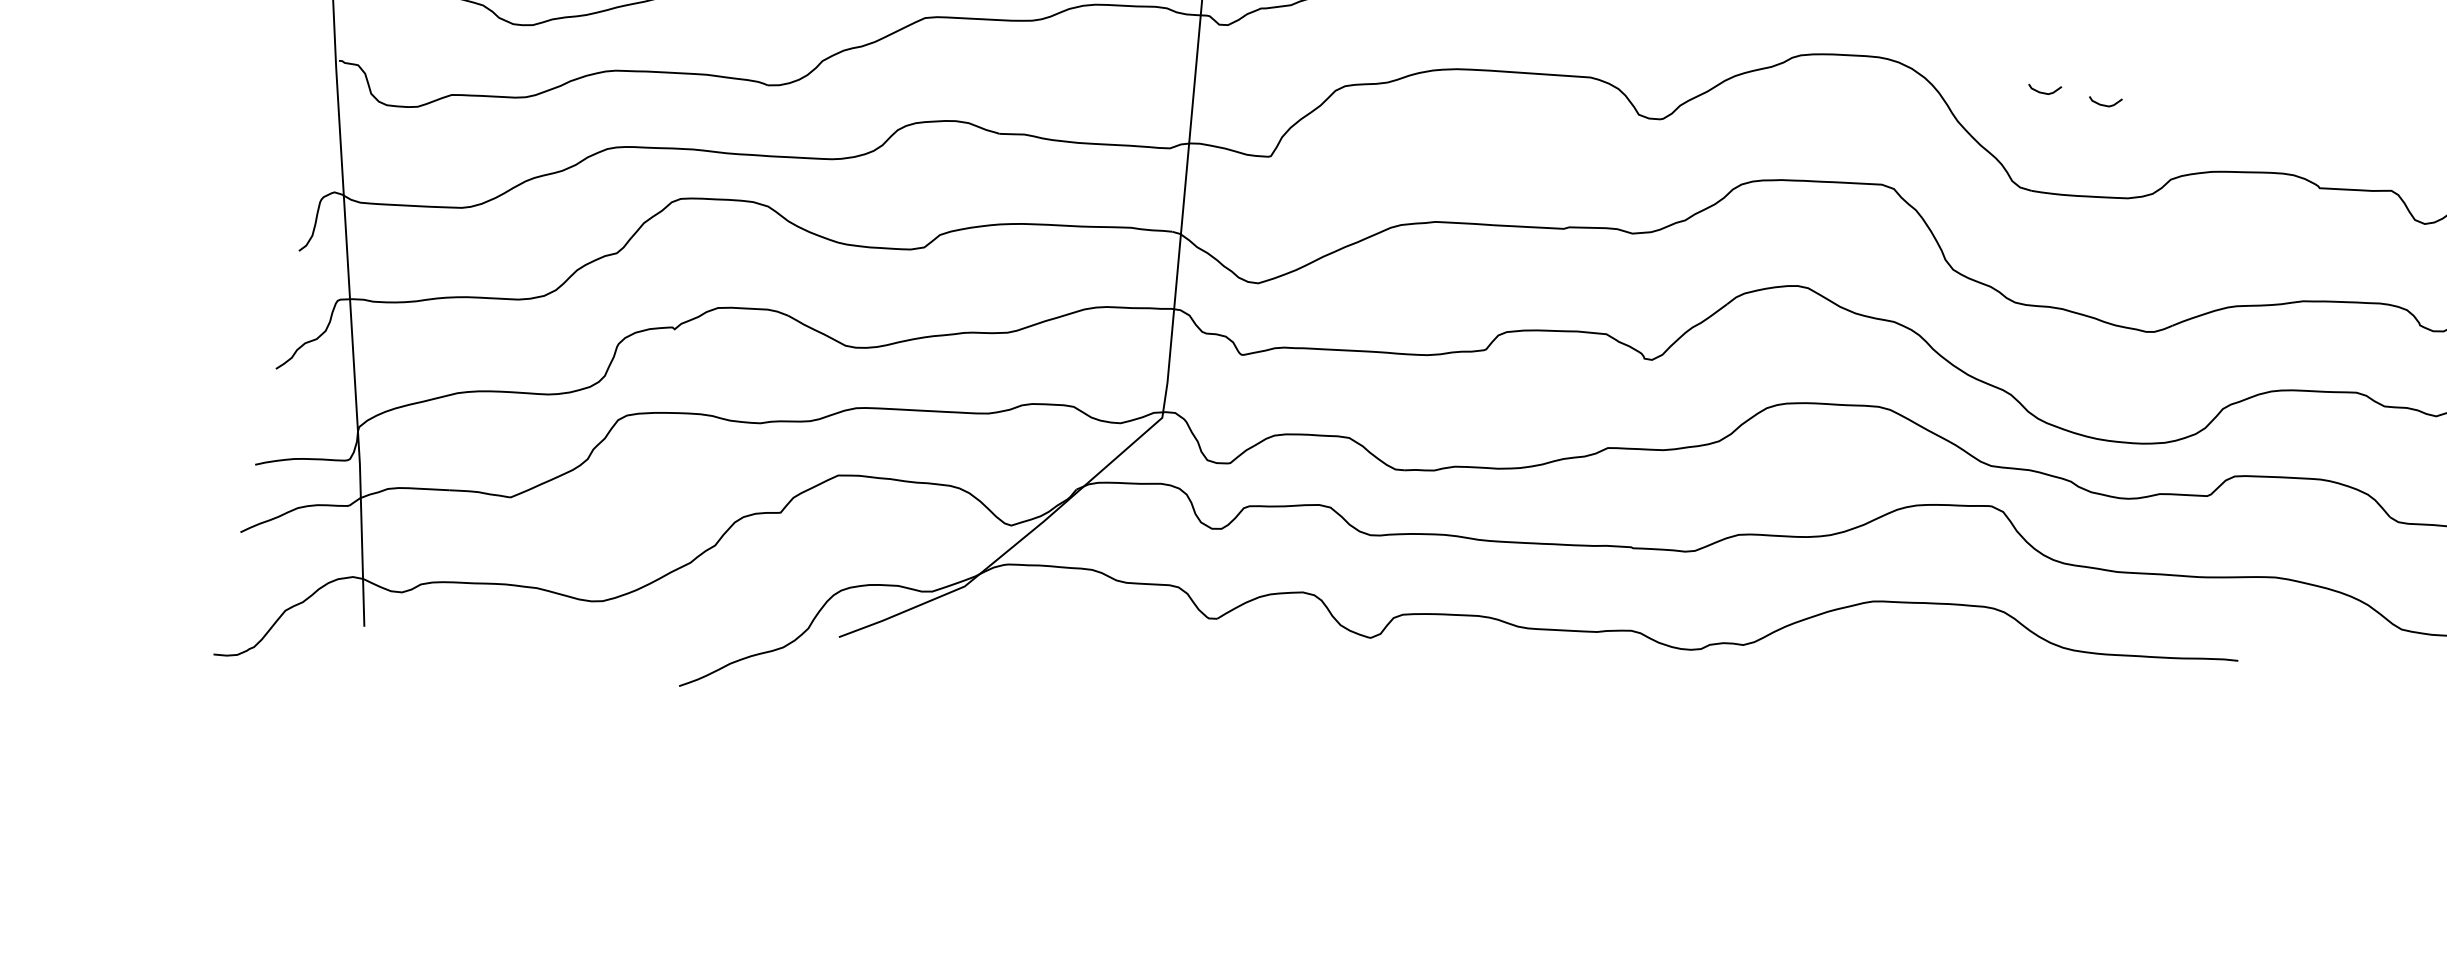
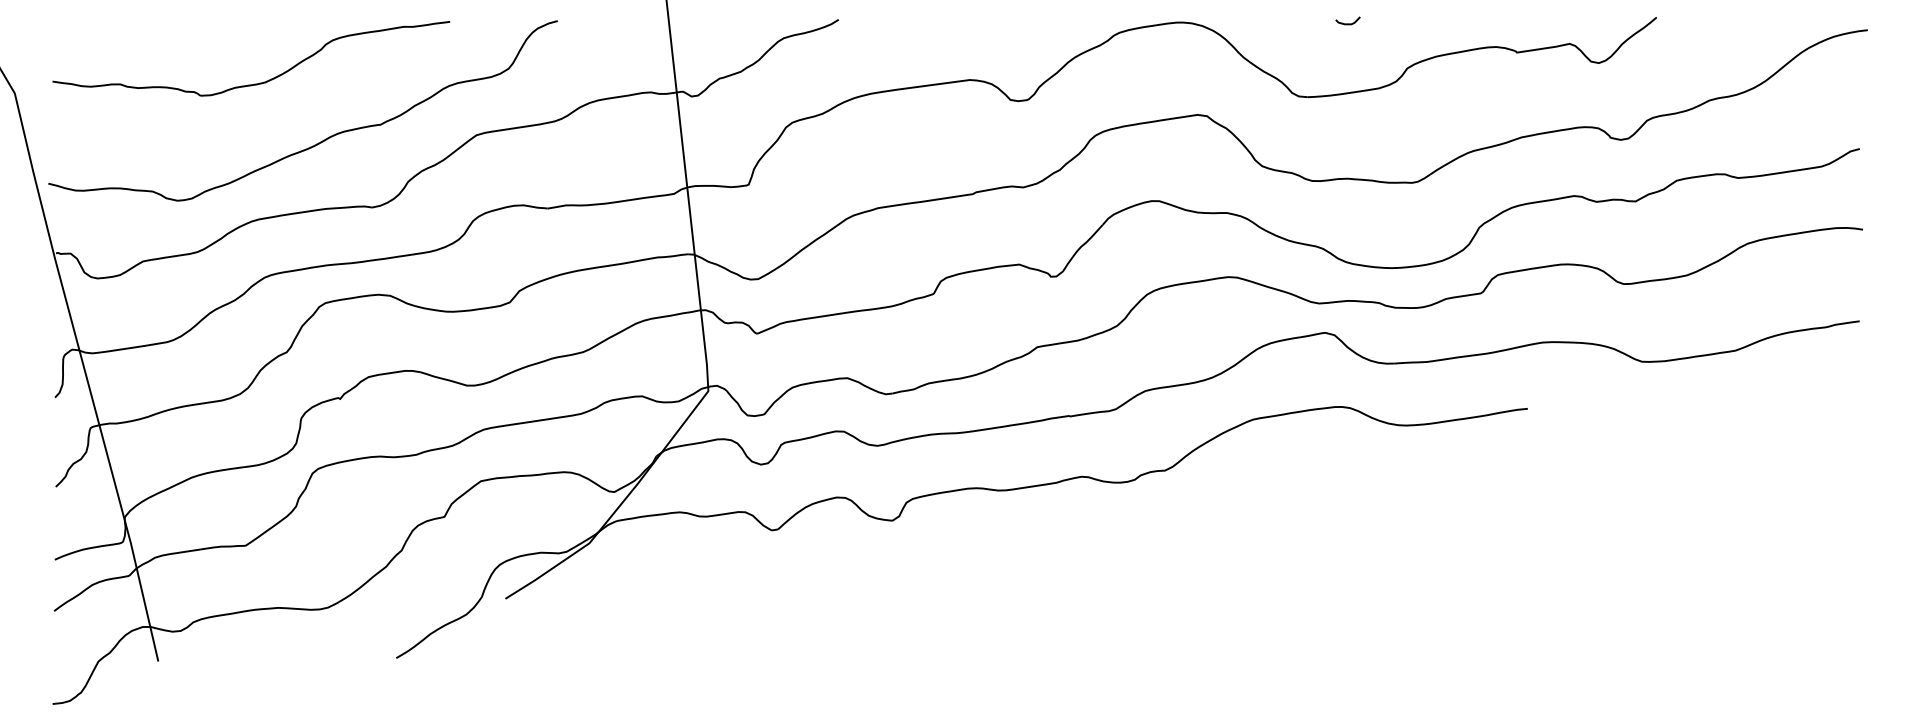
curve: (2043, 91) -> (1301, 23), removed

